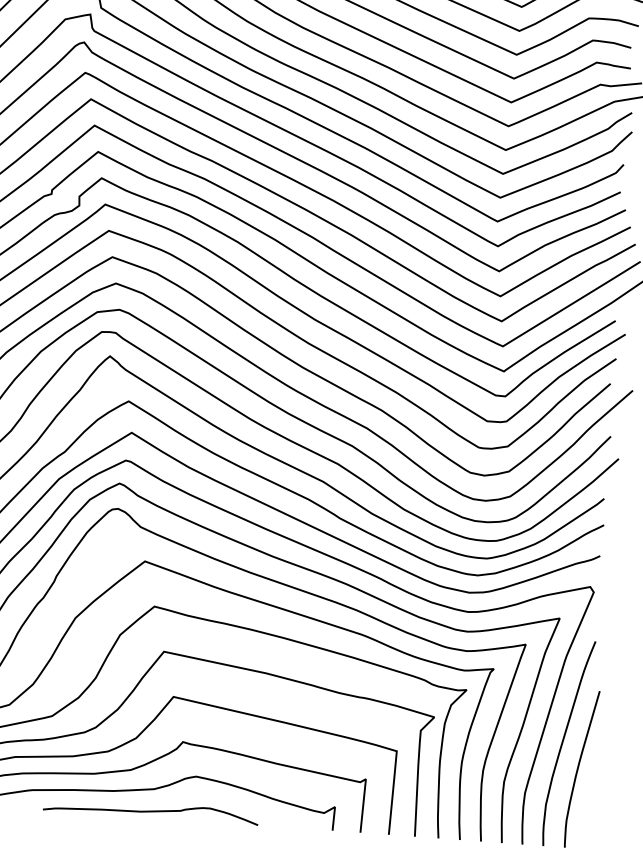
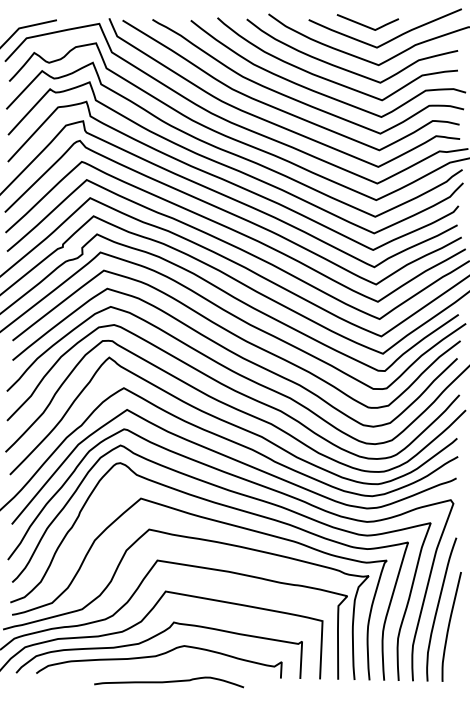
curve: (151, 812) -> (169, 682), moved

